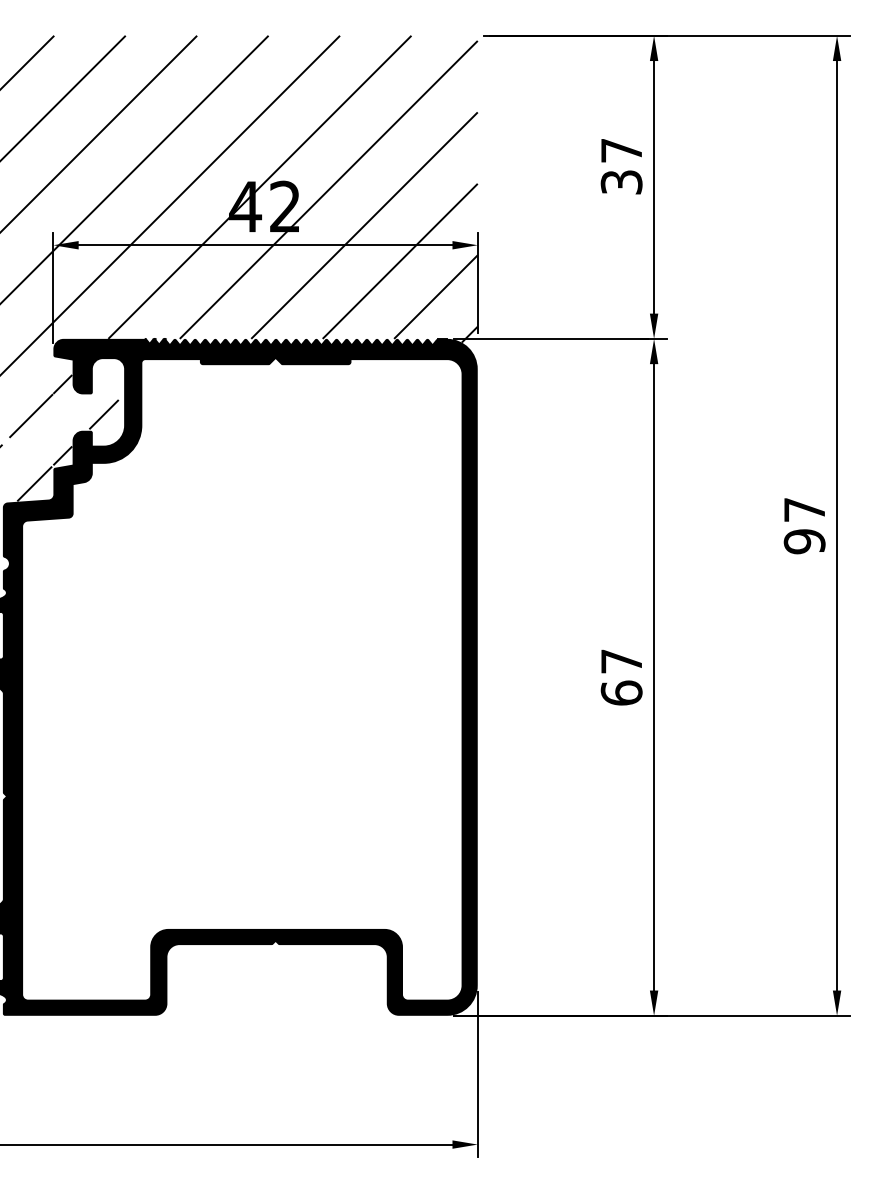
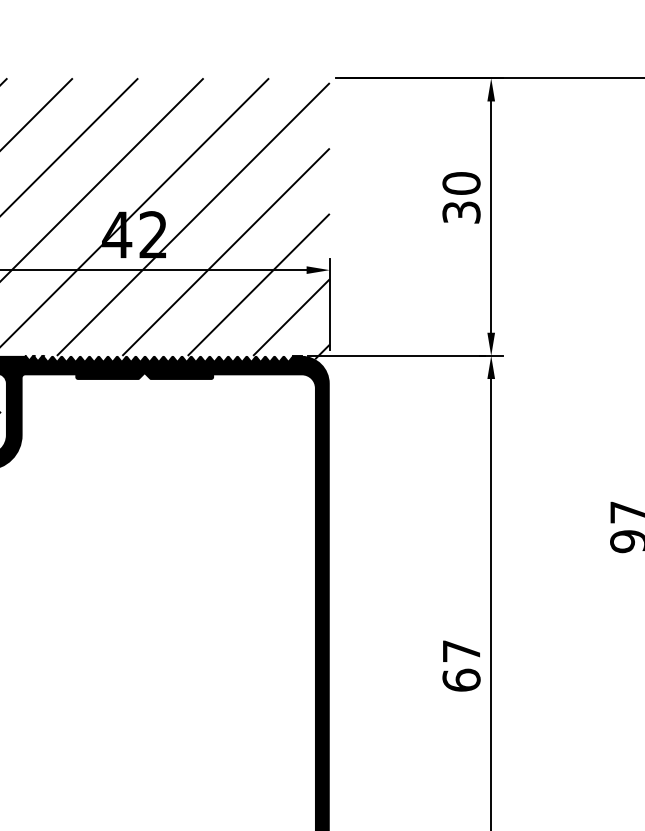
text: (621, 150) -> (461, 183), 37 -> 30

